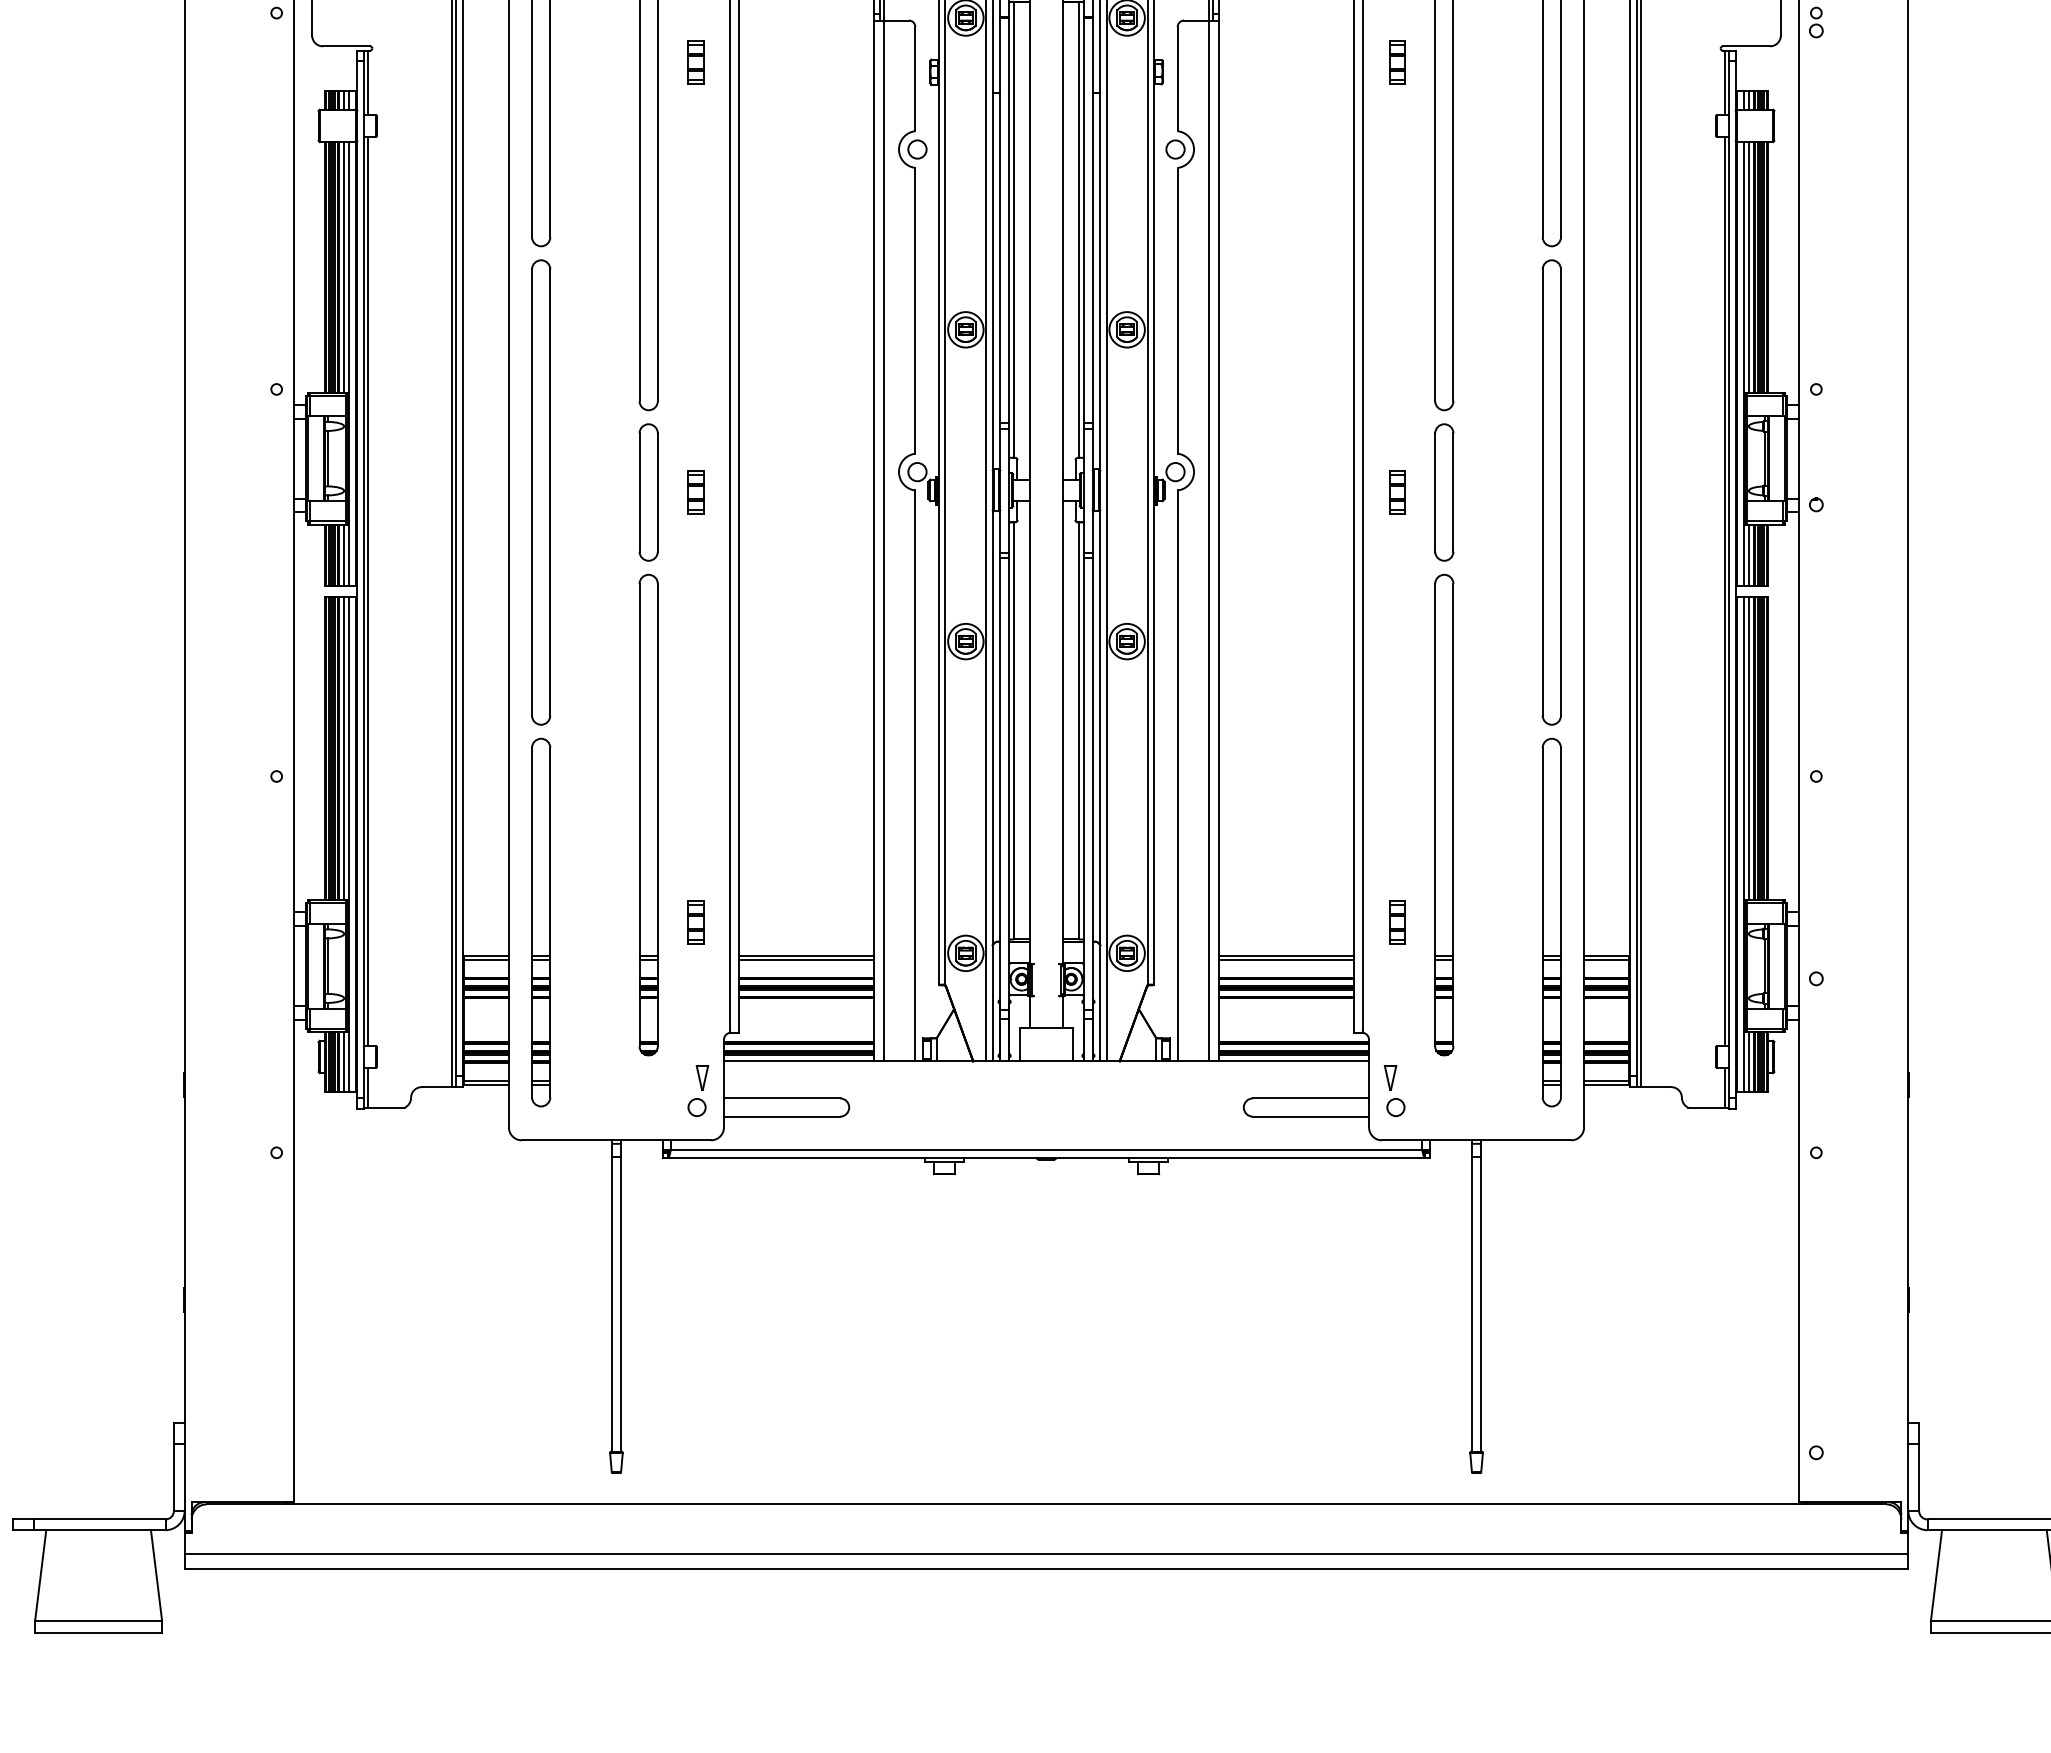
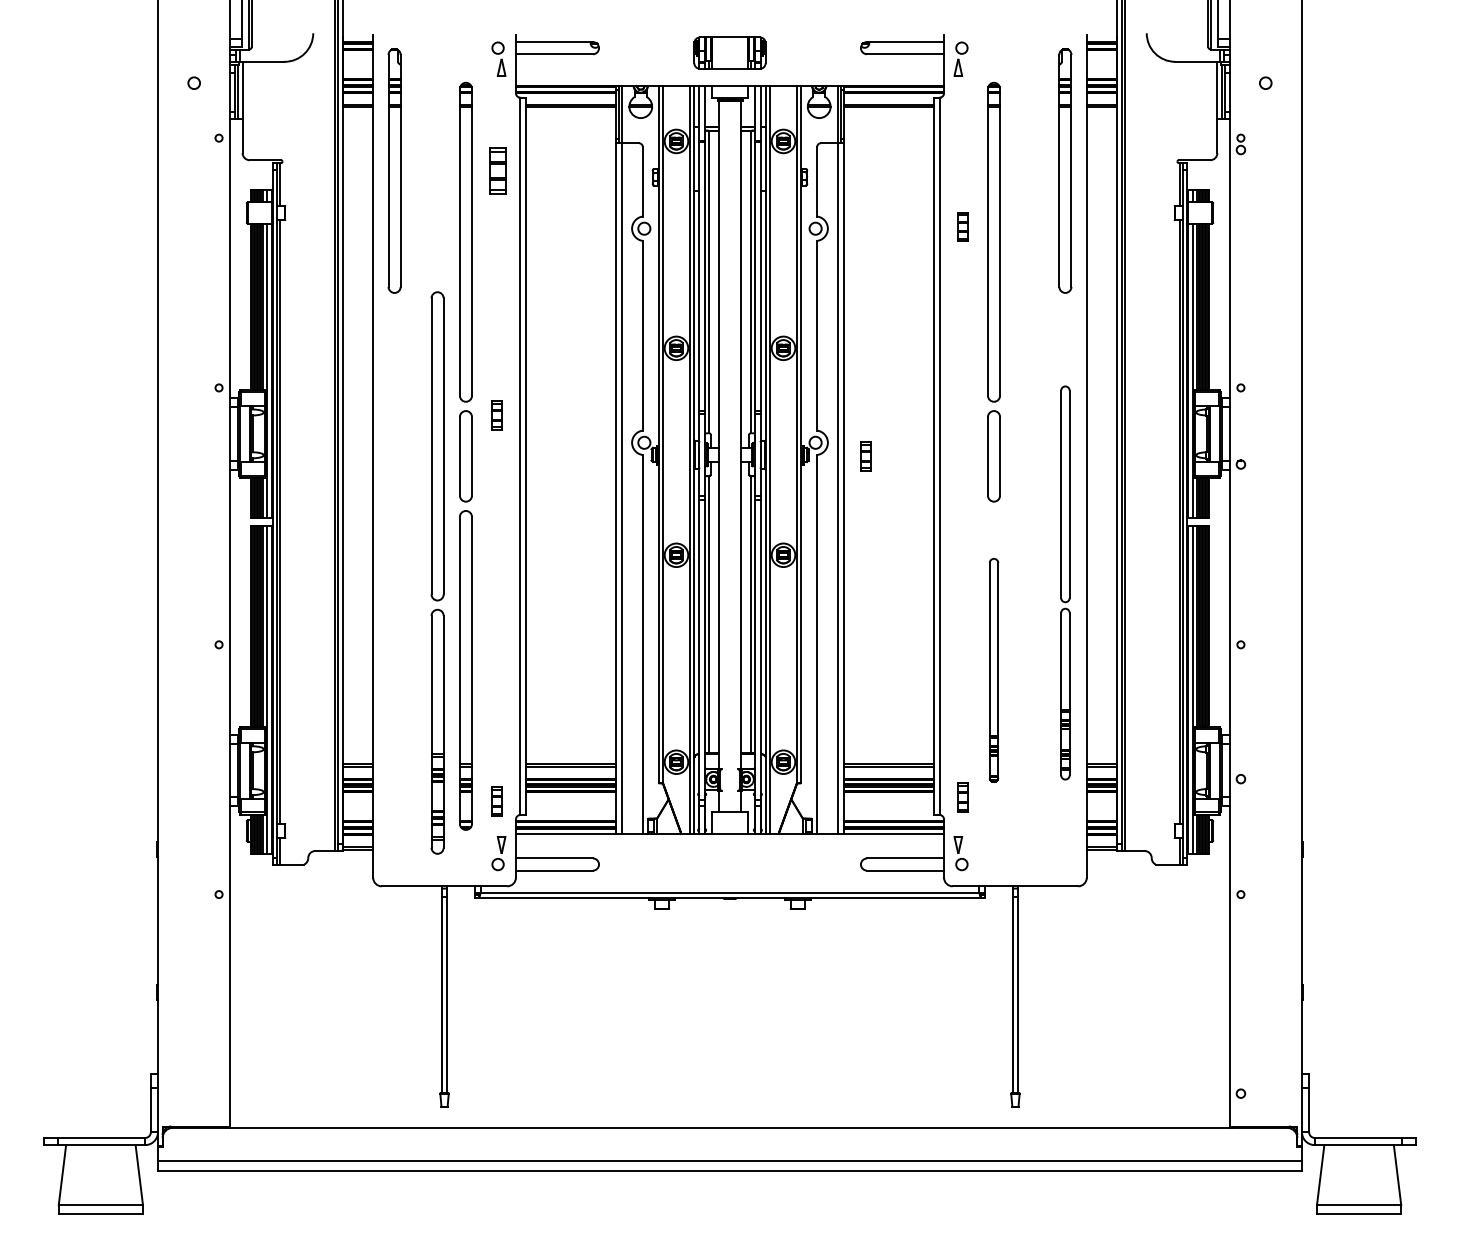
part: (694, 61) -> (496, 170), size x1.6
part: (1396, 61) -> (962, 226), moved
part: (694, 492) -> (496, 415), moved
part: (1396, 492) -> (865, 456), moved
part: (541, 682) -> (437, 572), moved
part: (1552, 682) -> (1065, 582), size x0.7
part: (1443, 815) -> (993, 670), size x0.7
part: (694, 922) -> (496, 801), moved
part: (1396, 922) -> (962, 797), moved

